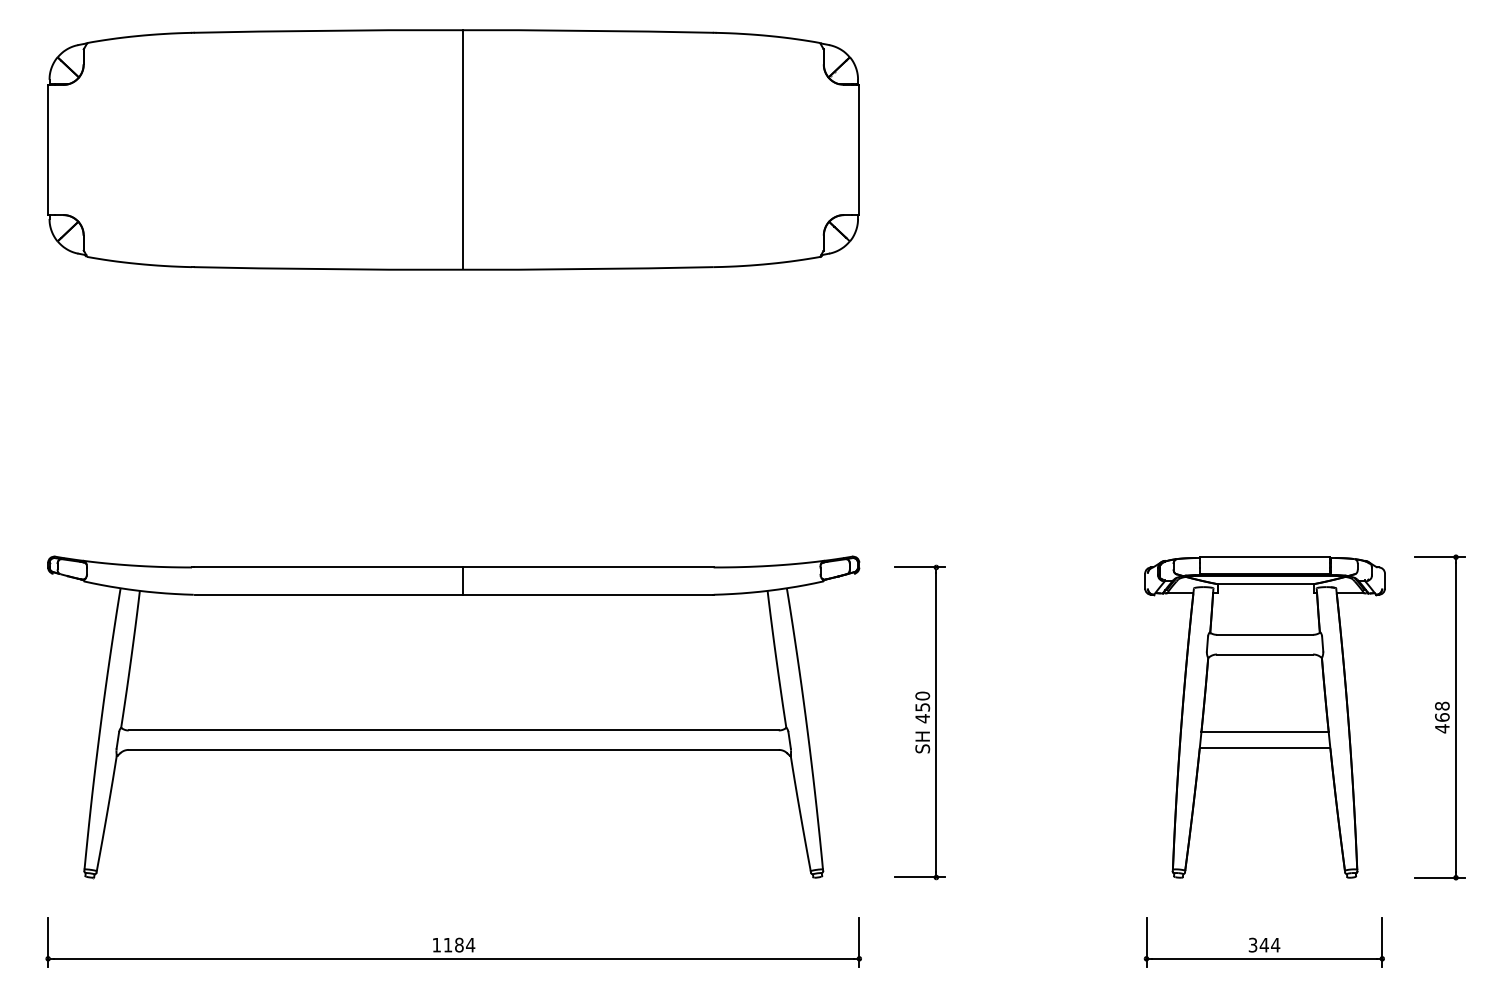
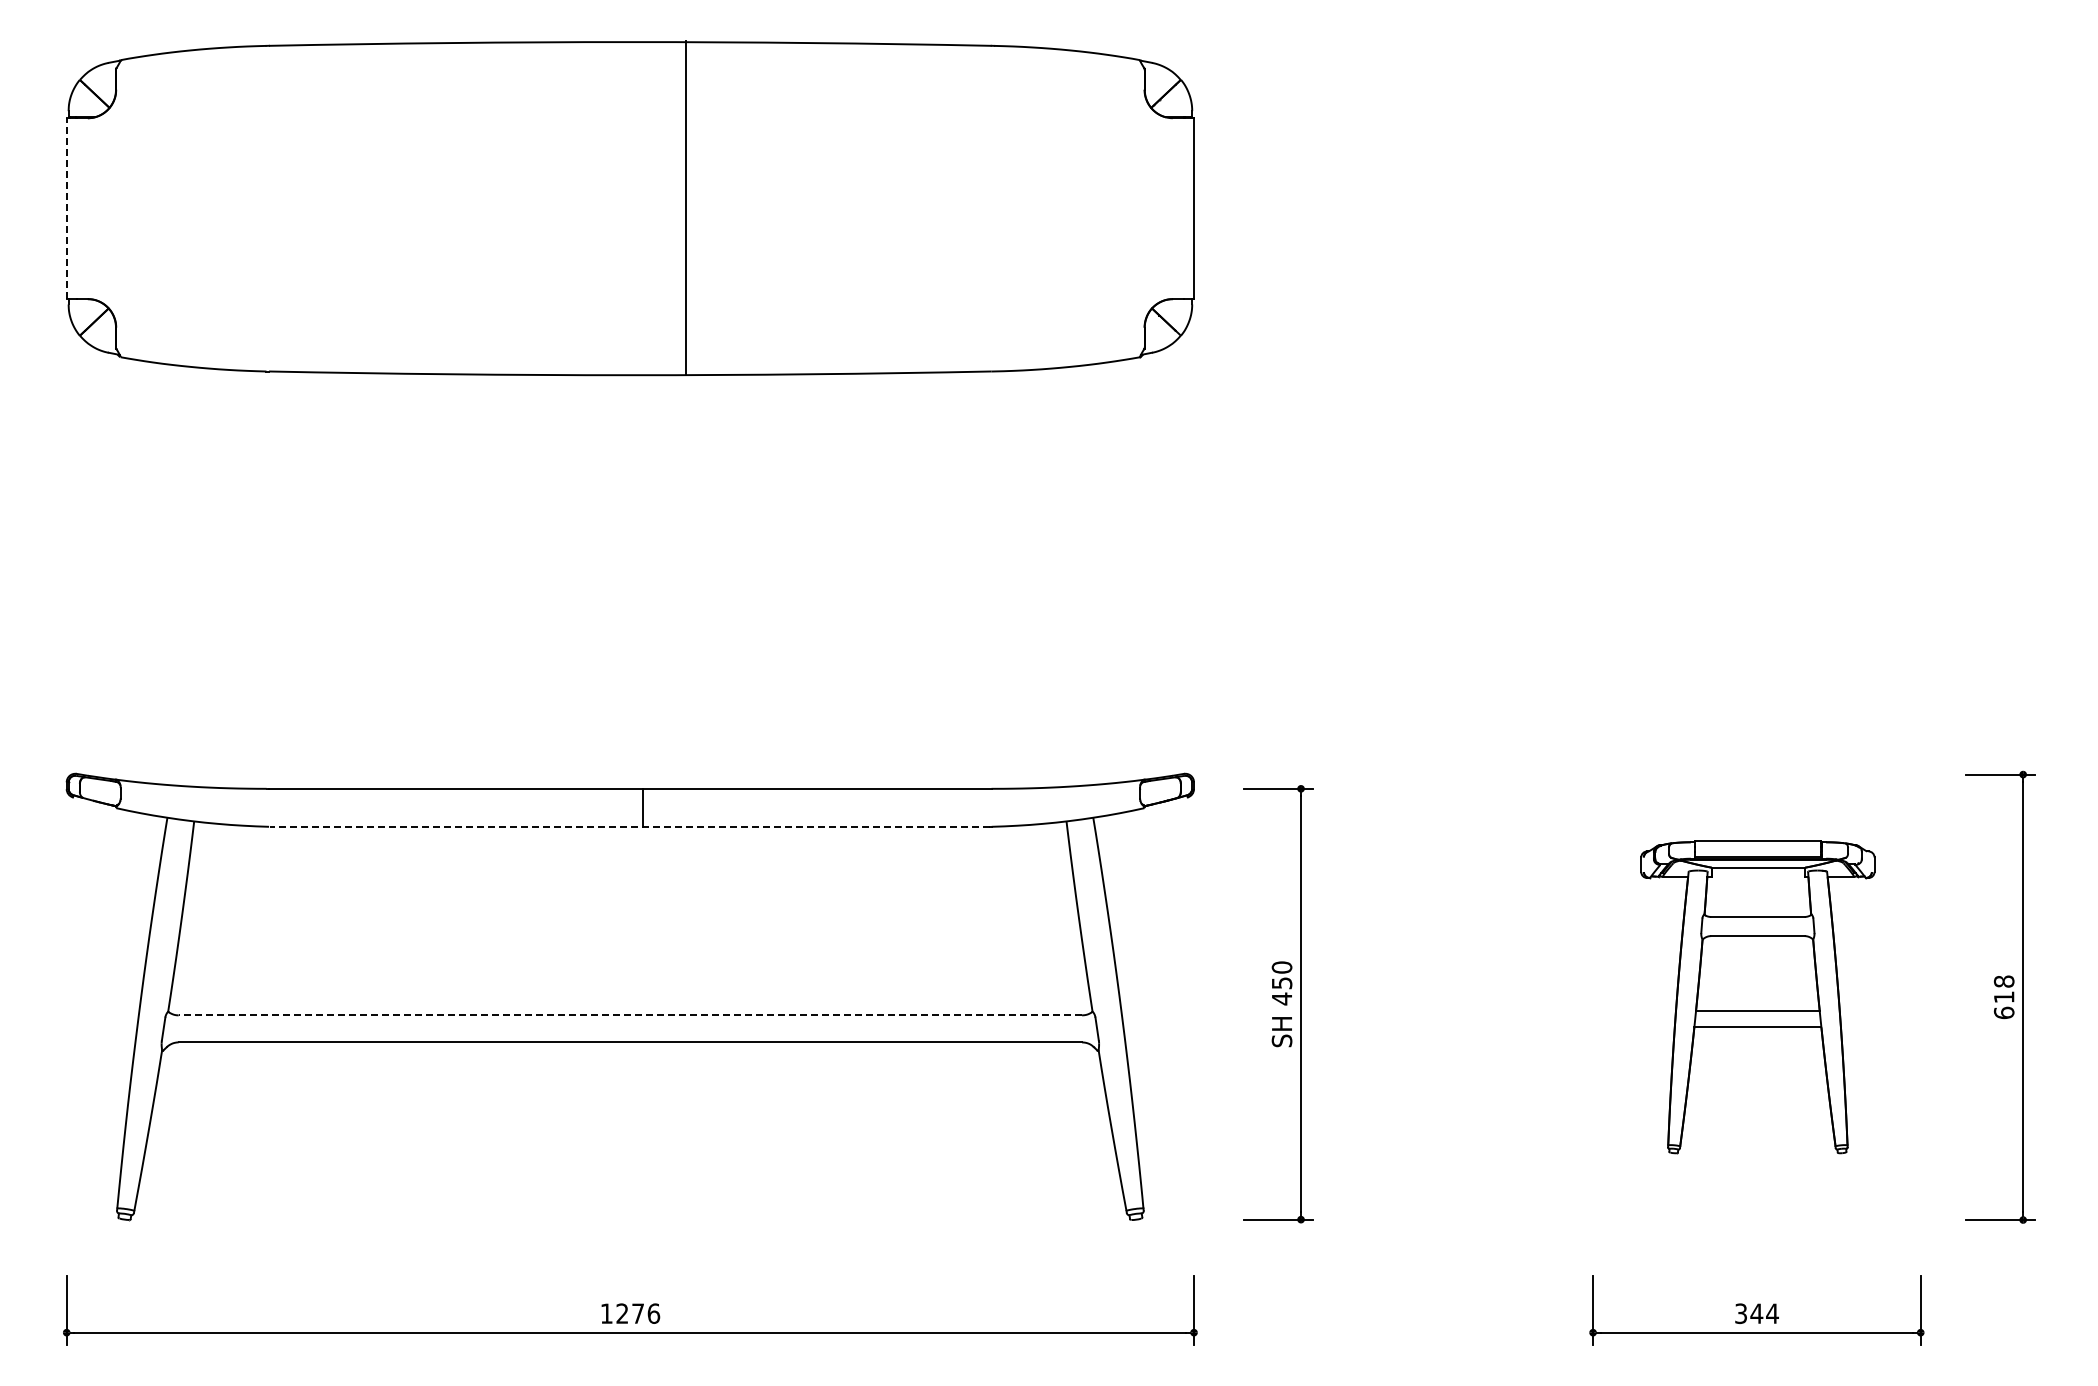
line: (47, 149) -> (66, 208), solid -> dashed
line: (462, 149) -> (685, 207), moved
line: (453, 594) -> (630, 826), solid -> dashed
part: (1264, 717) -> (1757, 997), size x0.7
text: (1441, 723) -> (2003, 1005), 468 -> 618
line: (453, 730) -> (630, 1015), solid -> dashed
text: (459, 945) -> (638, 1313), 1184 -> 1276

